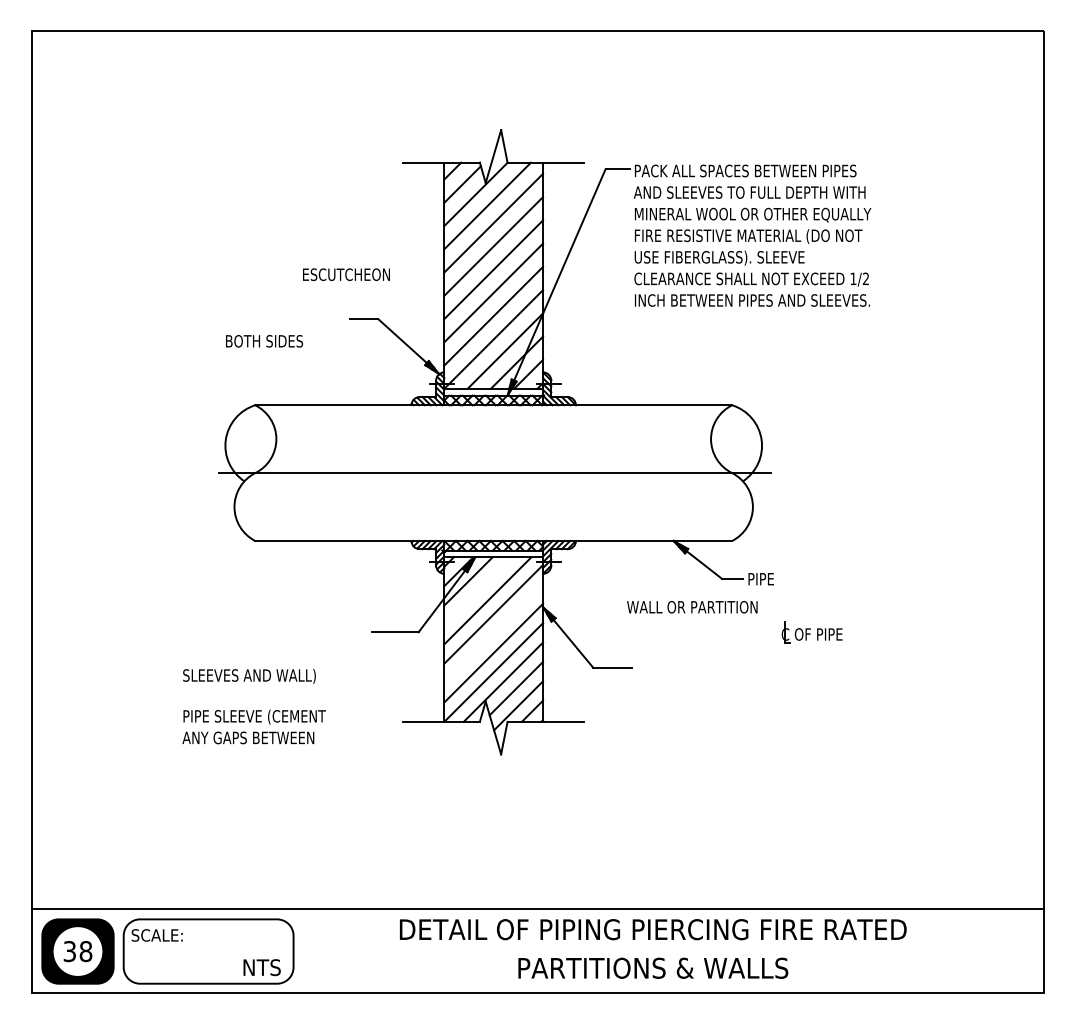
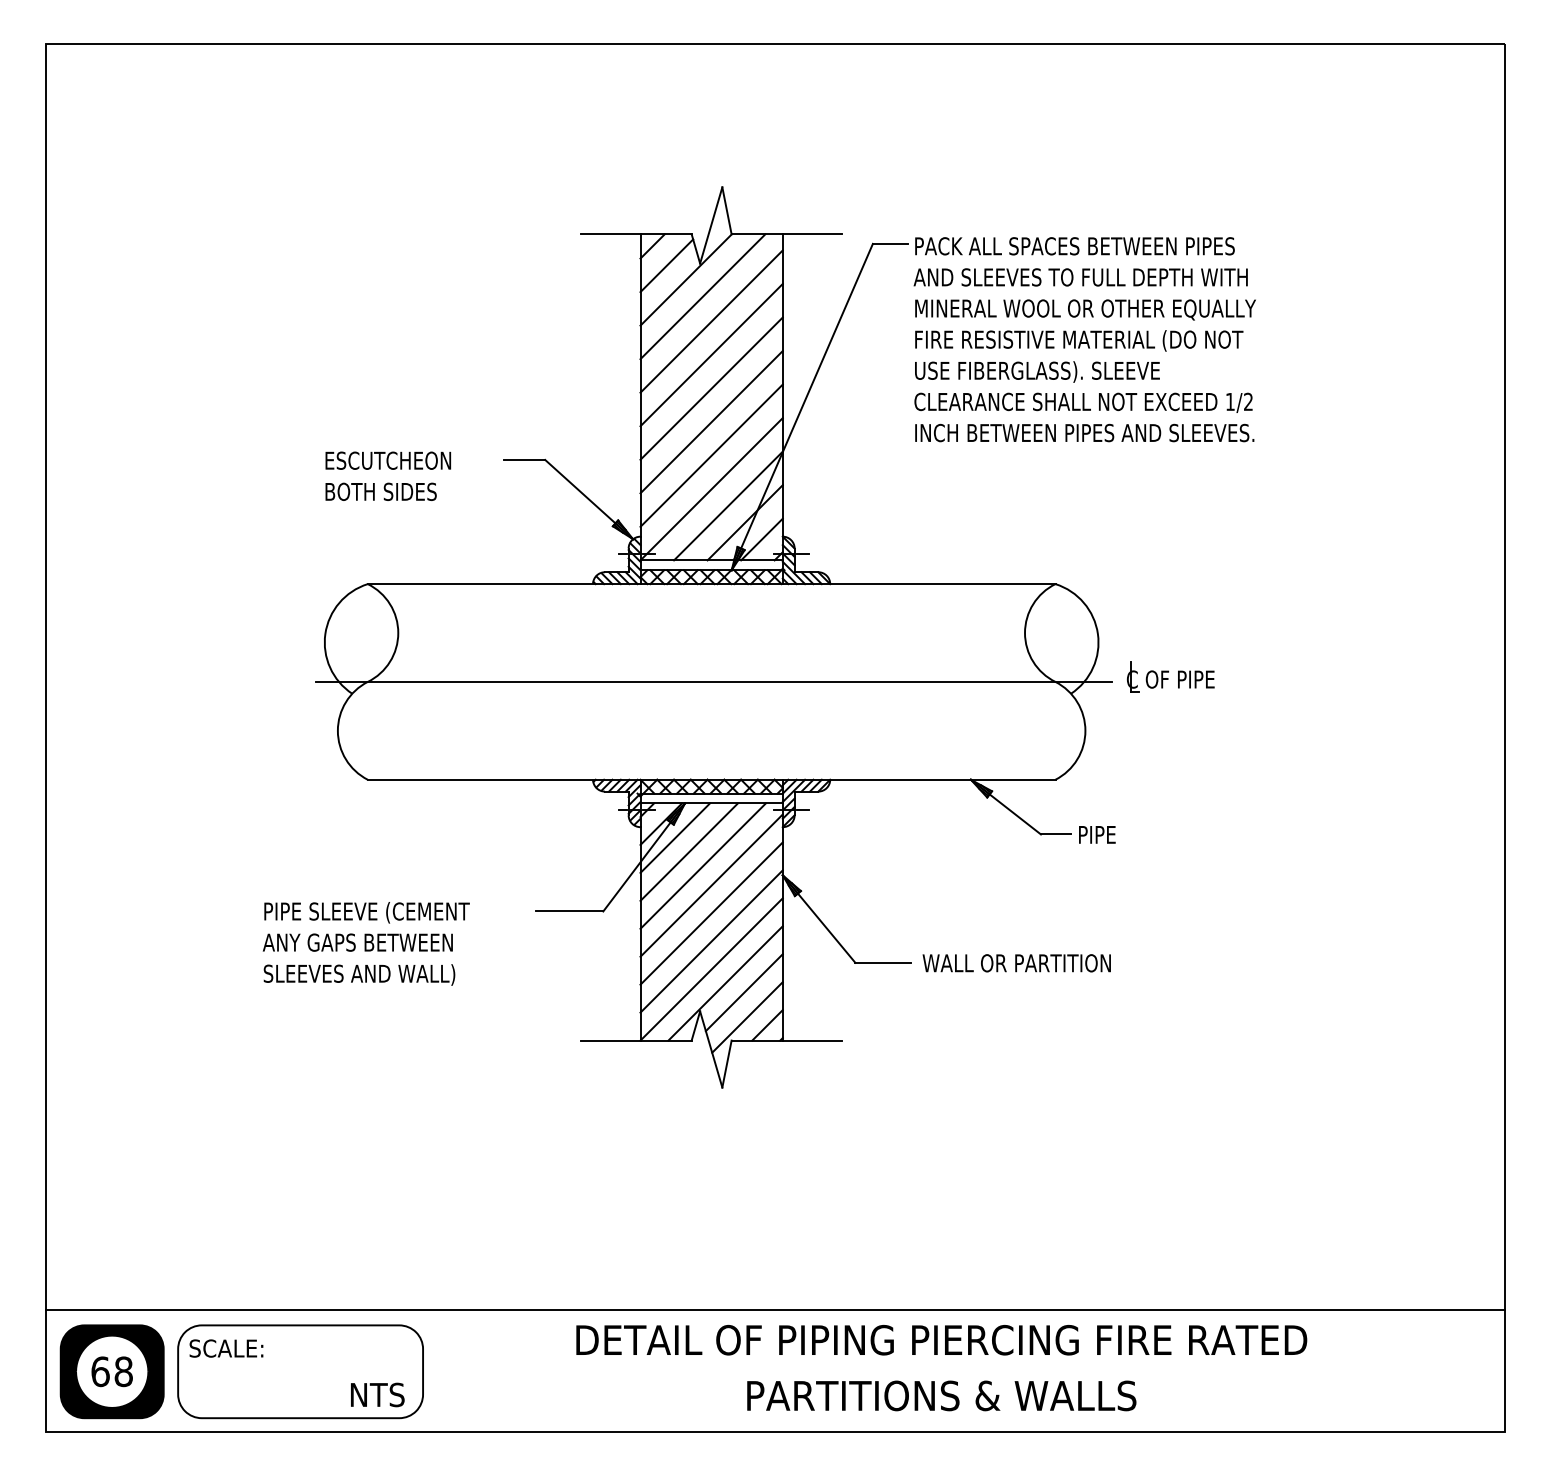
text: (346, 274) -> (388, 460), moved
line: (477, 590) -> (688, 851), added
text: (692, 607) -> (1017, 963), moved
part: (811, 632) -> (1169, 676), moved
line: (493, 633) -> (711, 913), added
text: (253, 726) -> (365, 926), moved
text: (69, 951) -> (99, 1371), 38 -> 68

